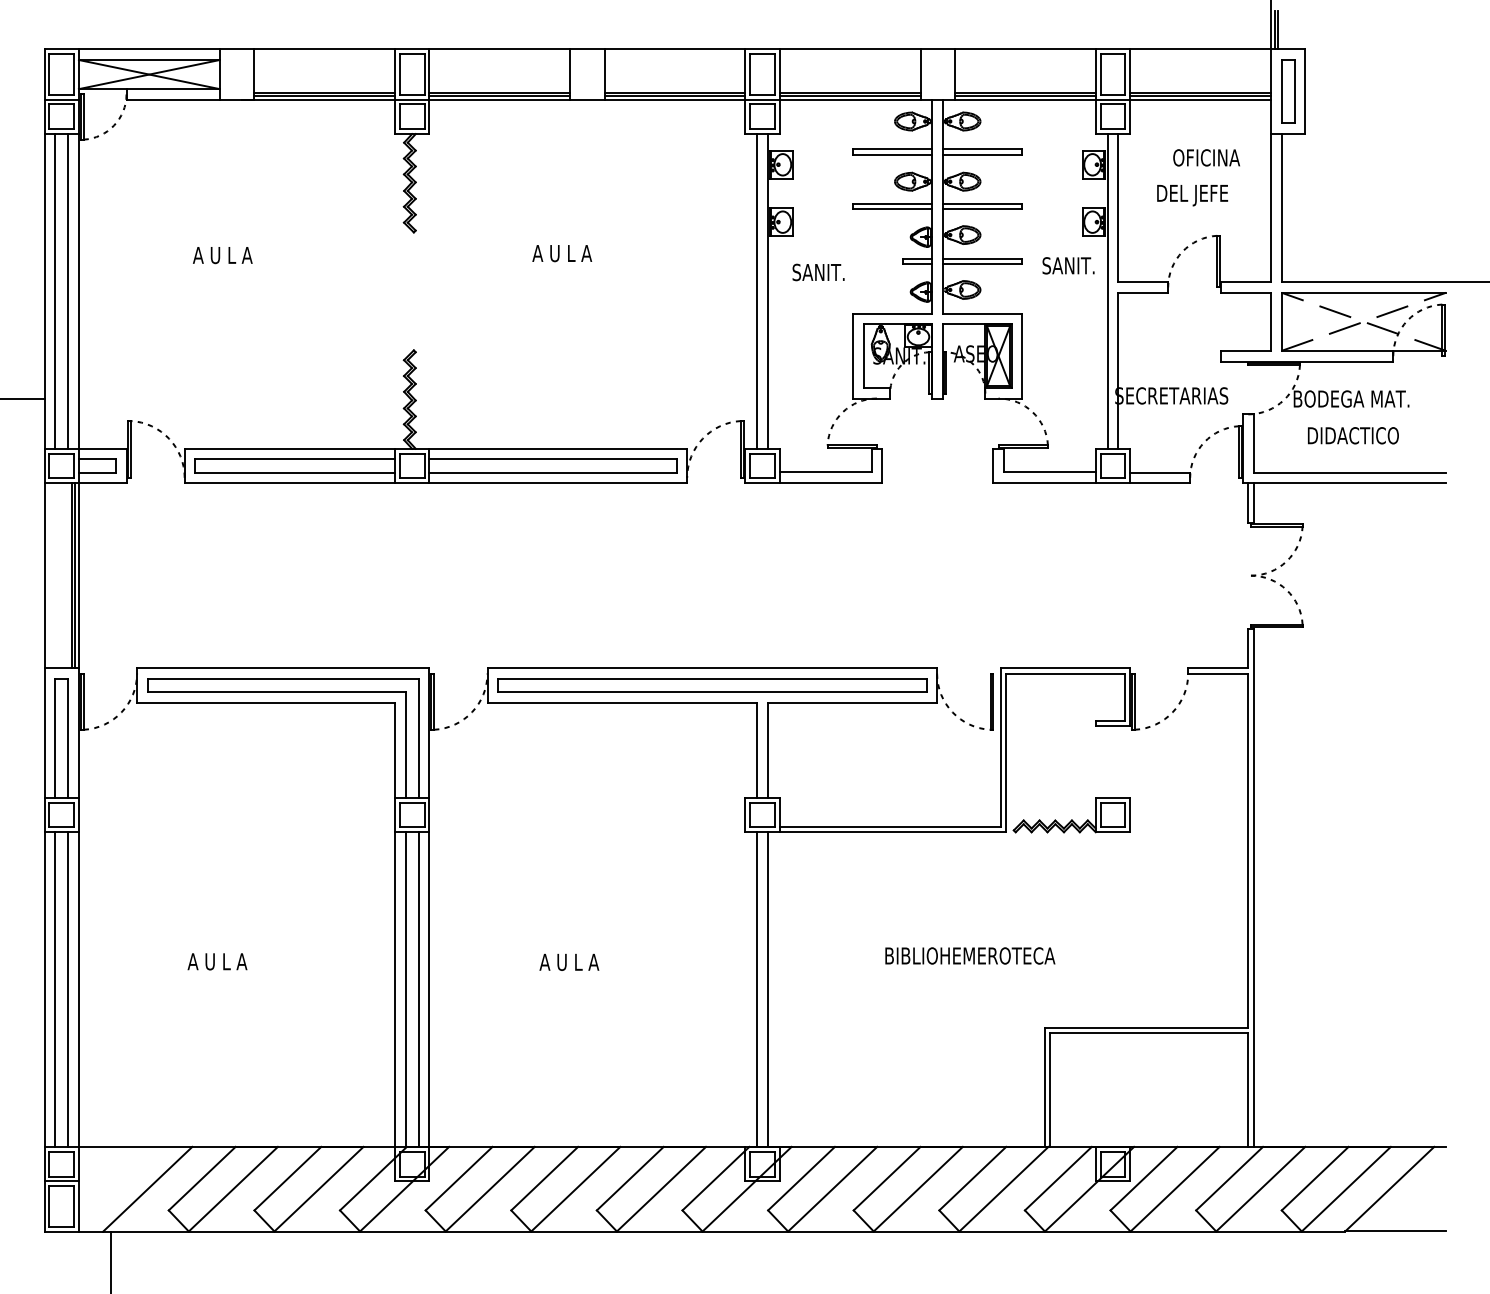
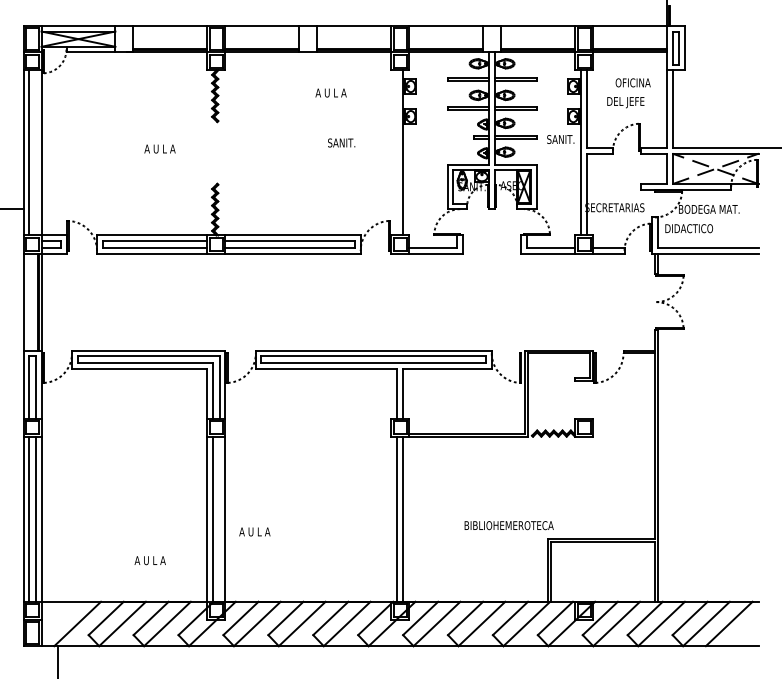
text: (561, 252) -> (330, 92), moved
text: (221, 254) -> (159, 148), moved
text: (818, 271) -> (341, 142), moved
line: (67, 290) -> (35, 152), removed
line: (757, 290) -> (397, 152), removed
text: (1352, 435) -> (688, 228), moved
text: (968, 955) -> (508, 525), moved
text: (216, 961) -> (149, 560), moved
text: (568, 961) -> (254, 531), moved
line: (418, 988) -> (219, 518), removed

